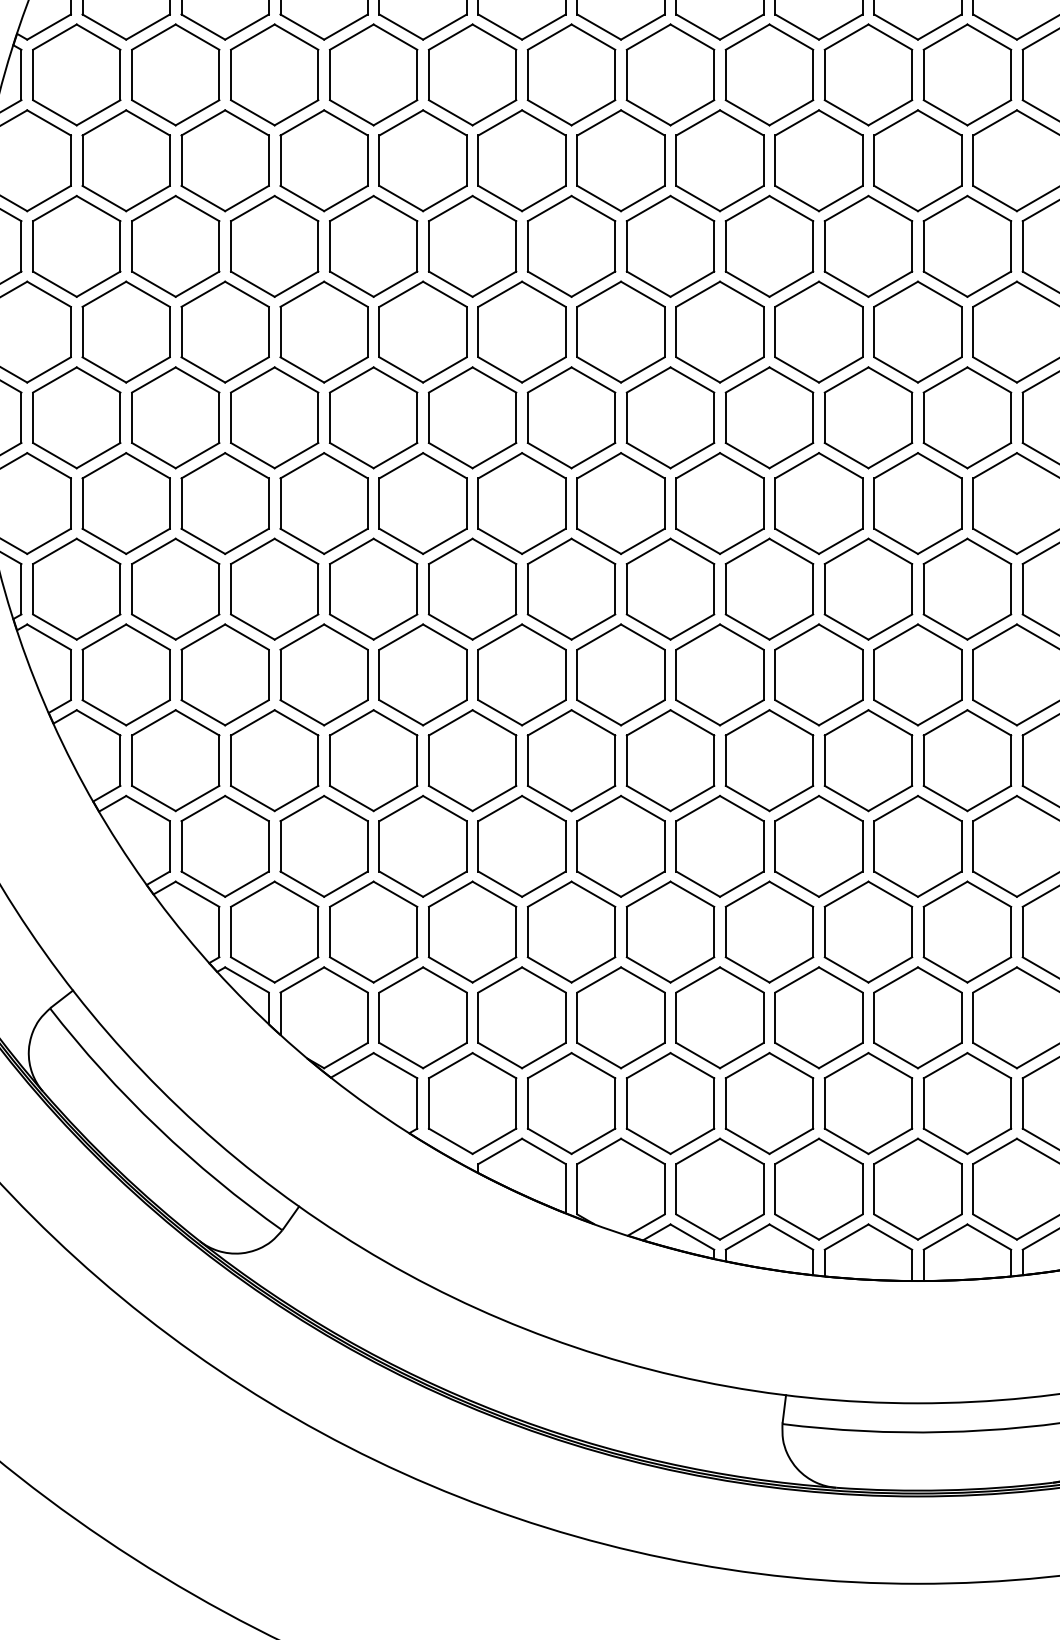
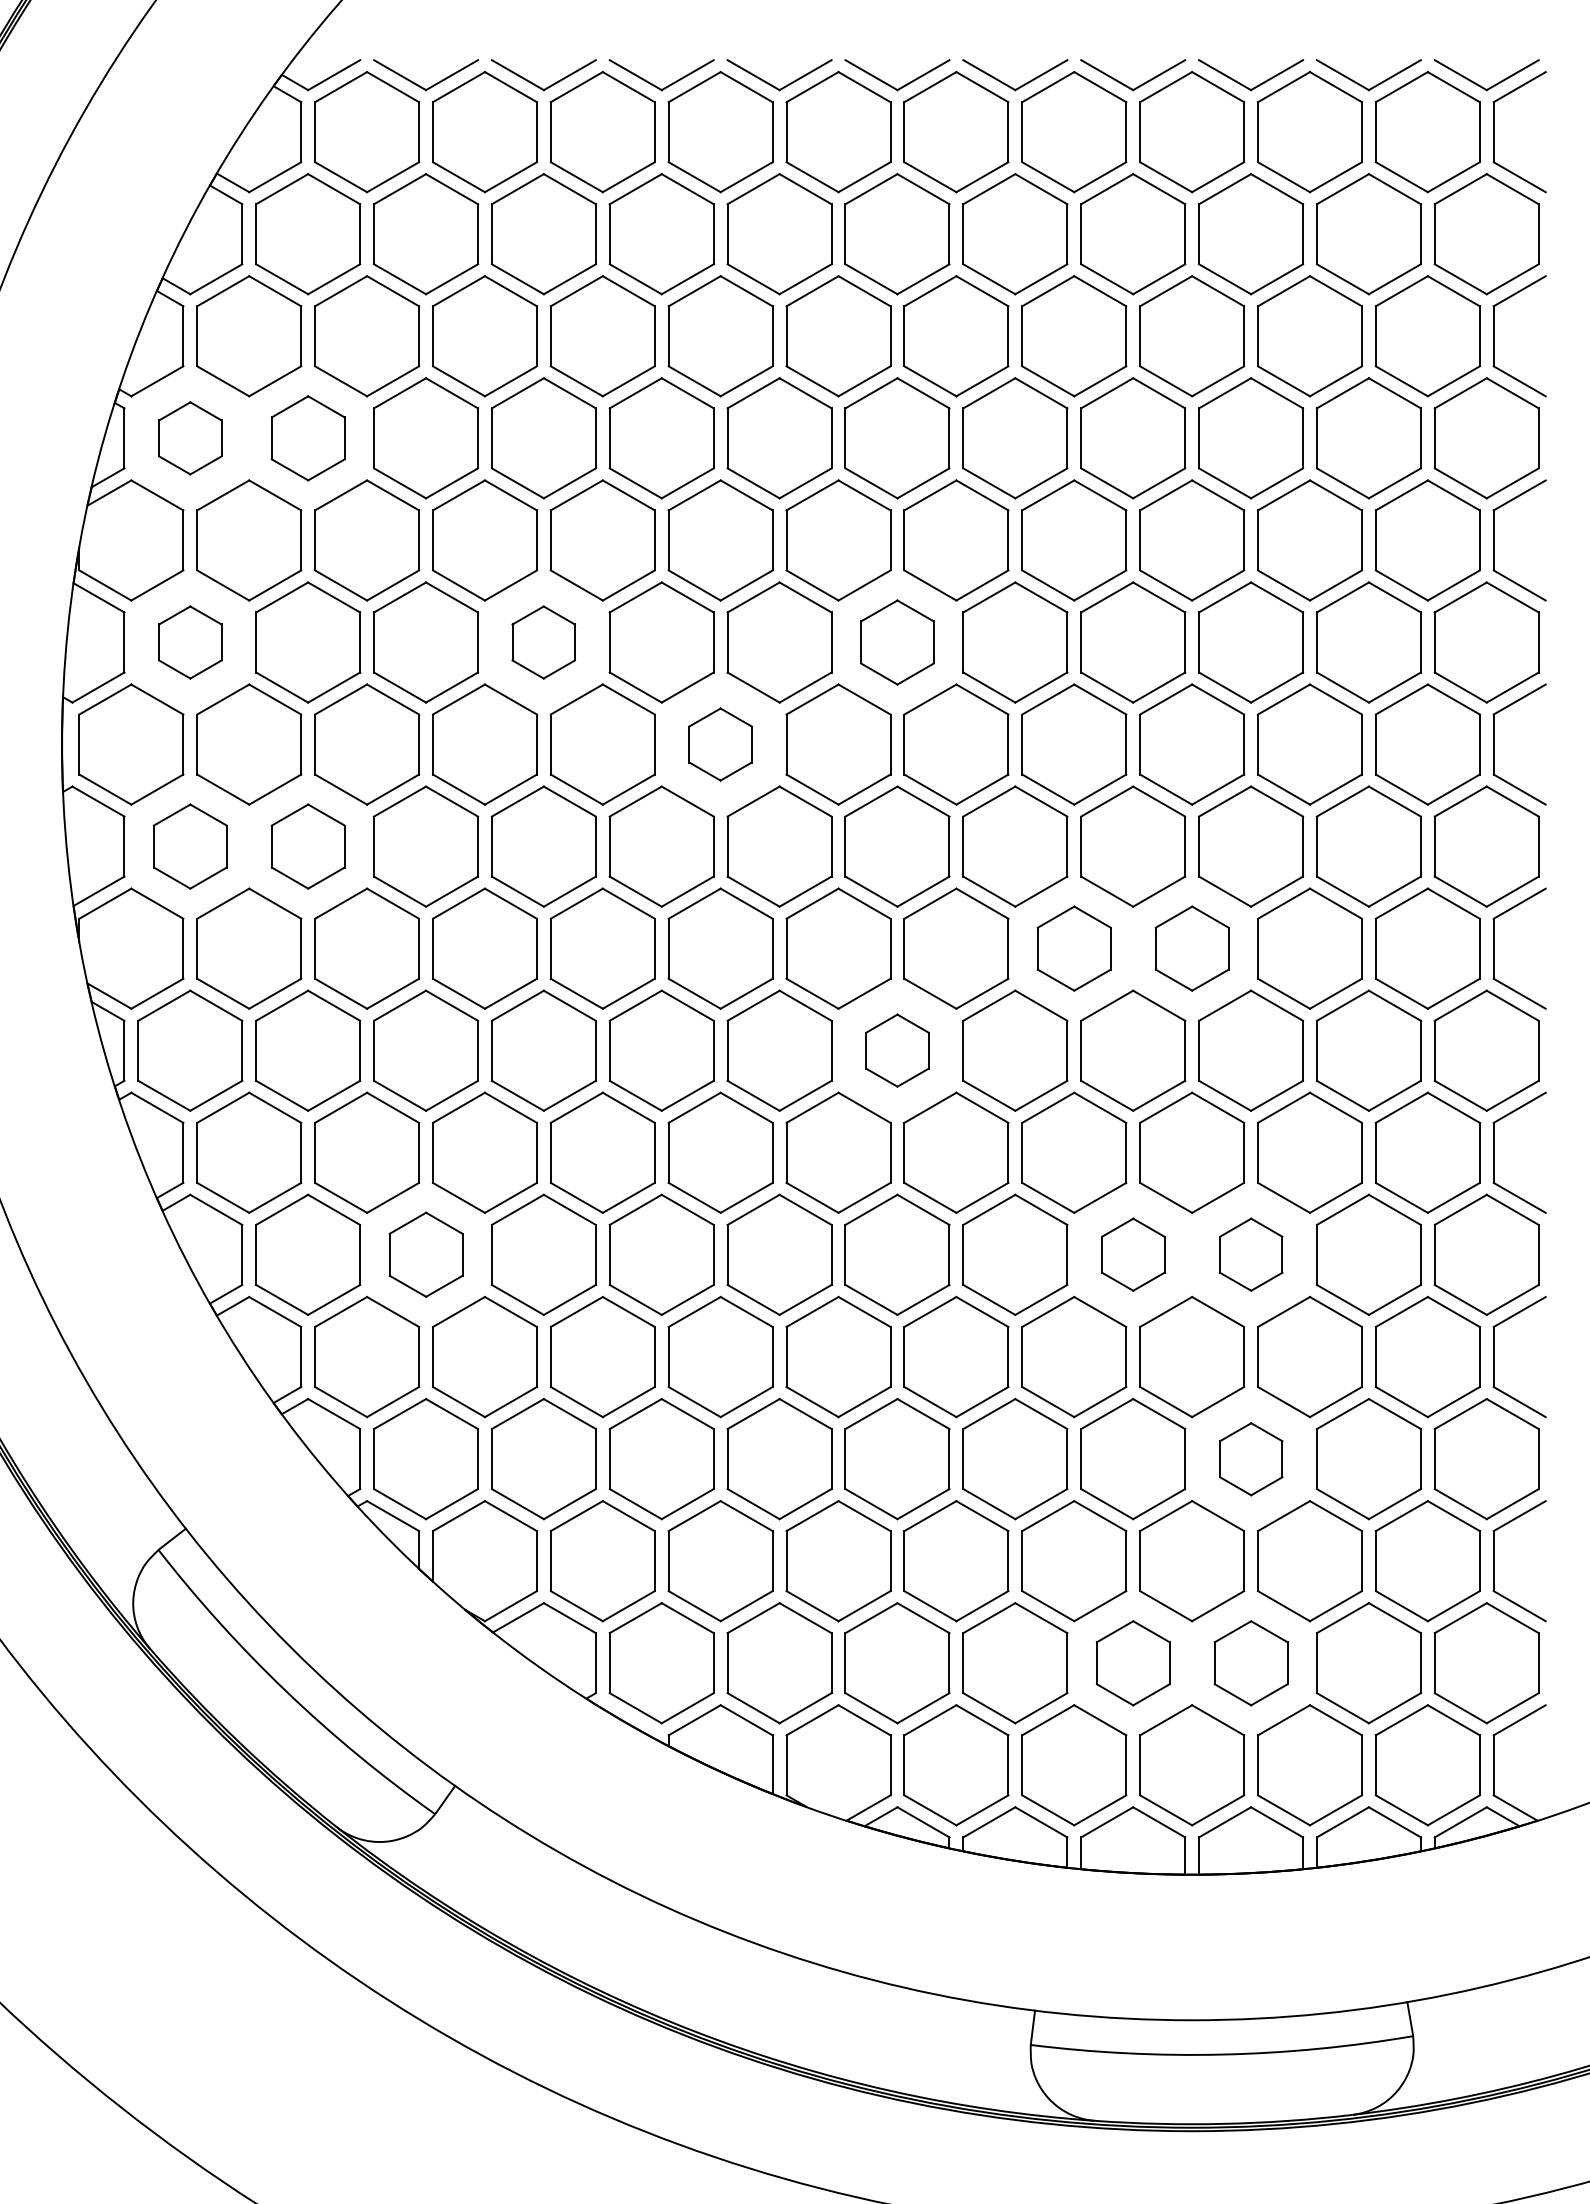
part: (76, 75) -> (190, 438), size x0.6
part: (175, 75) -> (308, 438), size x0.7
part: (76, 246) -> (190, 642), size x0.6
part: (373, 246) -> (543, 642), size x0.6
part: (670, 246) -> (897, 642), size x0.7
part: (521, 332) -> (720, 744), size x0.6
part: (76, 417) -> (190, 846), size x0.7
part: (175, 417) -> (308, 846), size x0.7
part: (819, 503) -> (1074, 948), size x0.7
part: (918, 503) -> (1192, 948), size x0.7
part: (670, 589) -> (897, 1050), size x0.6
part: (275, 760) -> (426, 1254), size x0.7
part: (868, 760) -> (1133, 1254), size x0.6
part: (967, 760) -> (1251, 1254), size x0.6
part: (967, 932) -> (1251, 1459), size x0.6
part: (868, 1103) -> (1133, 1663), size x0.7
part: (967, 1103) -> (1251, 1663), size x0.7

